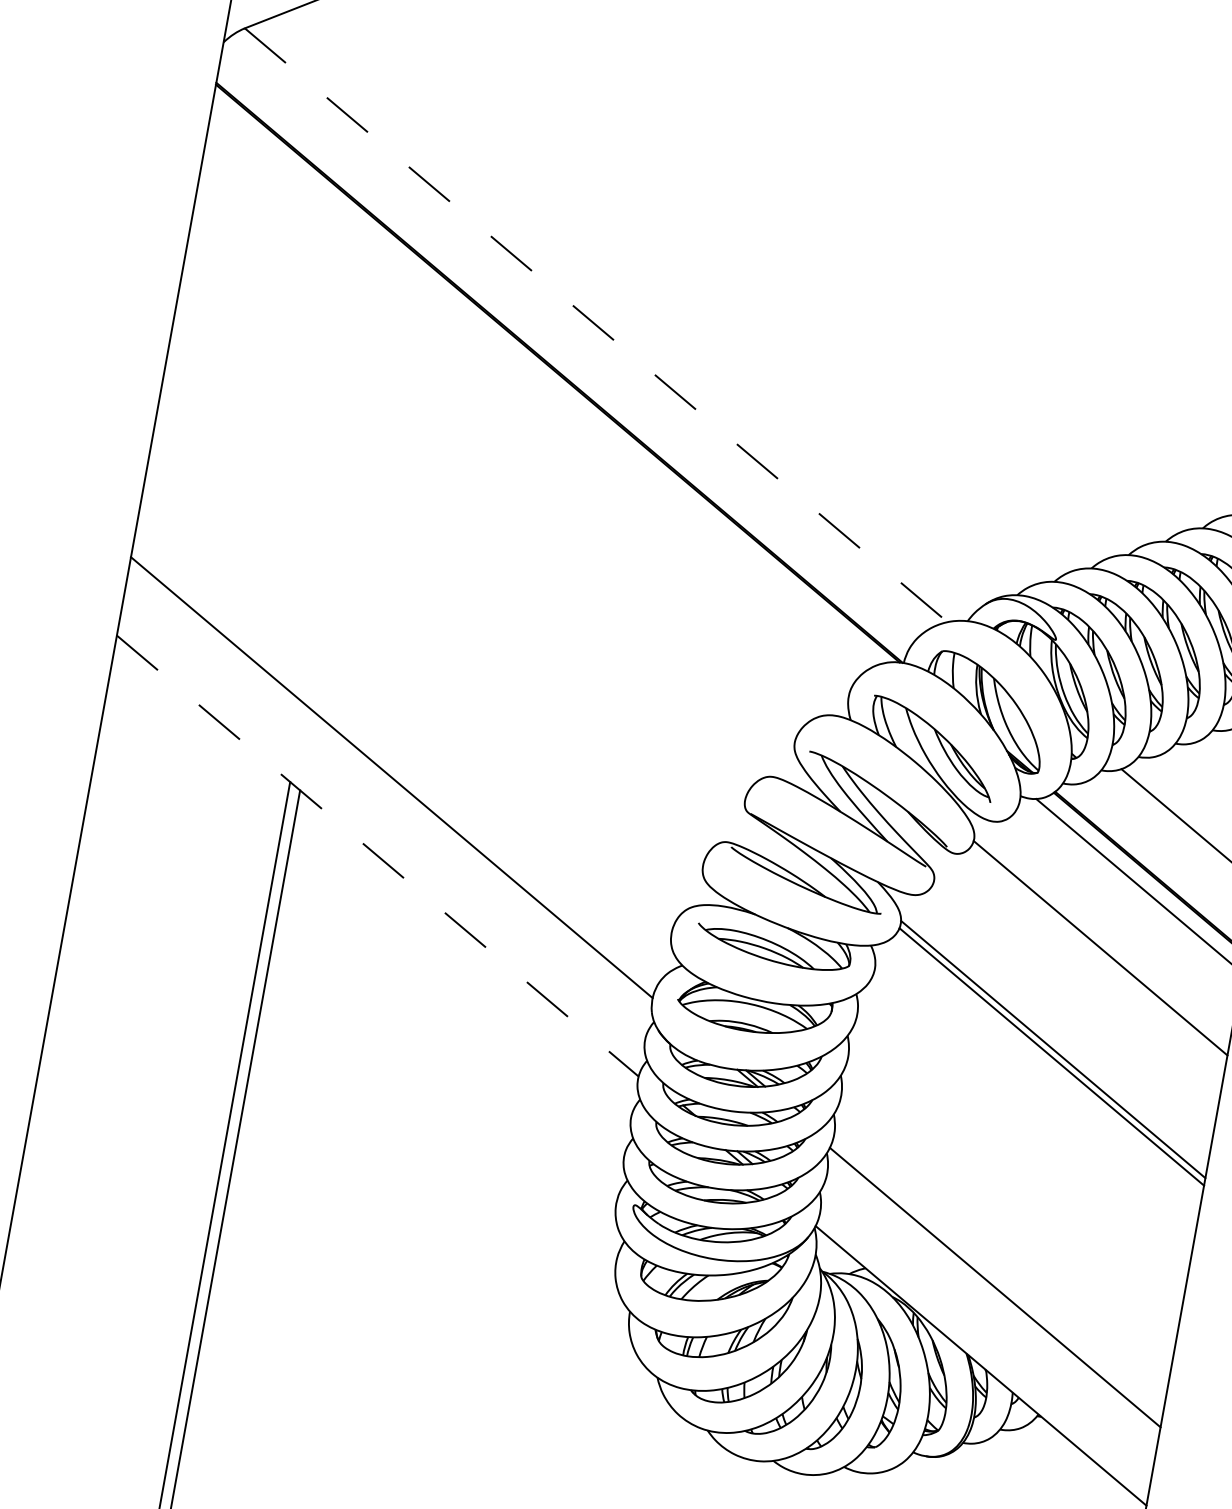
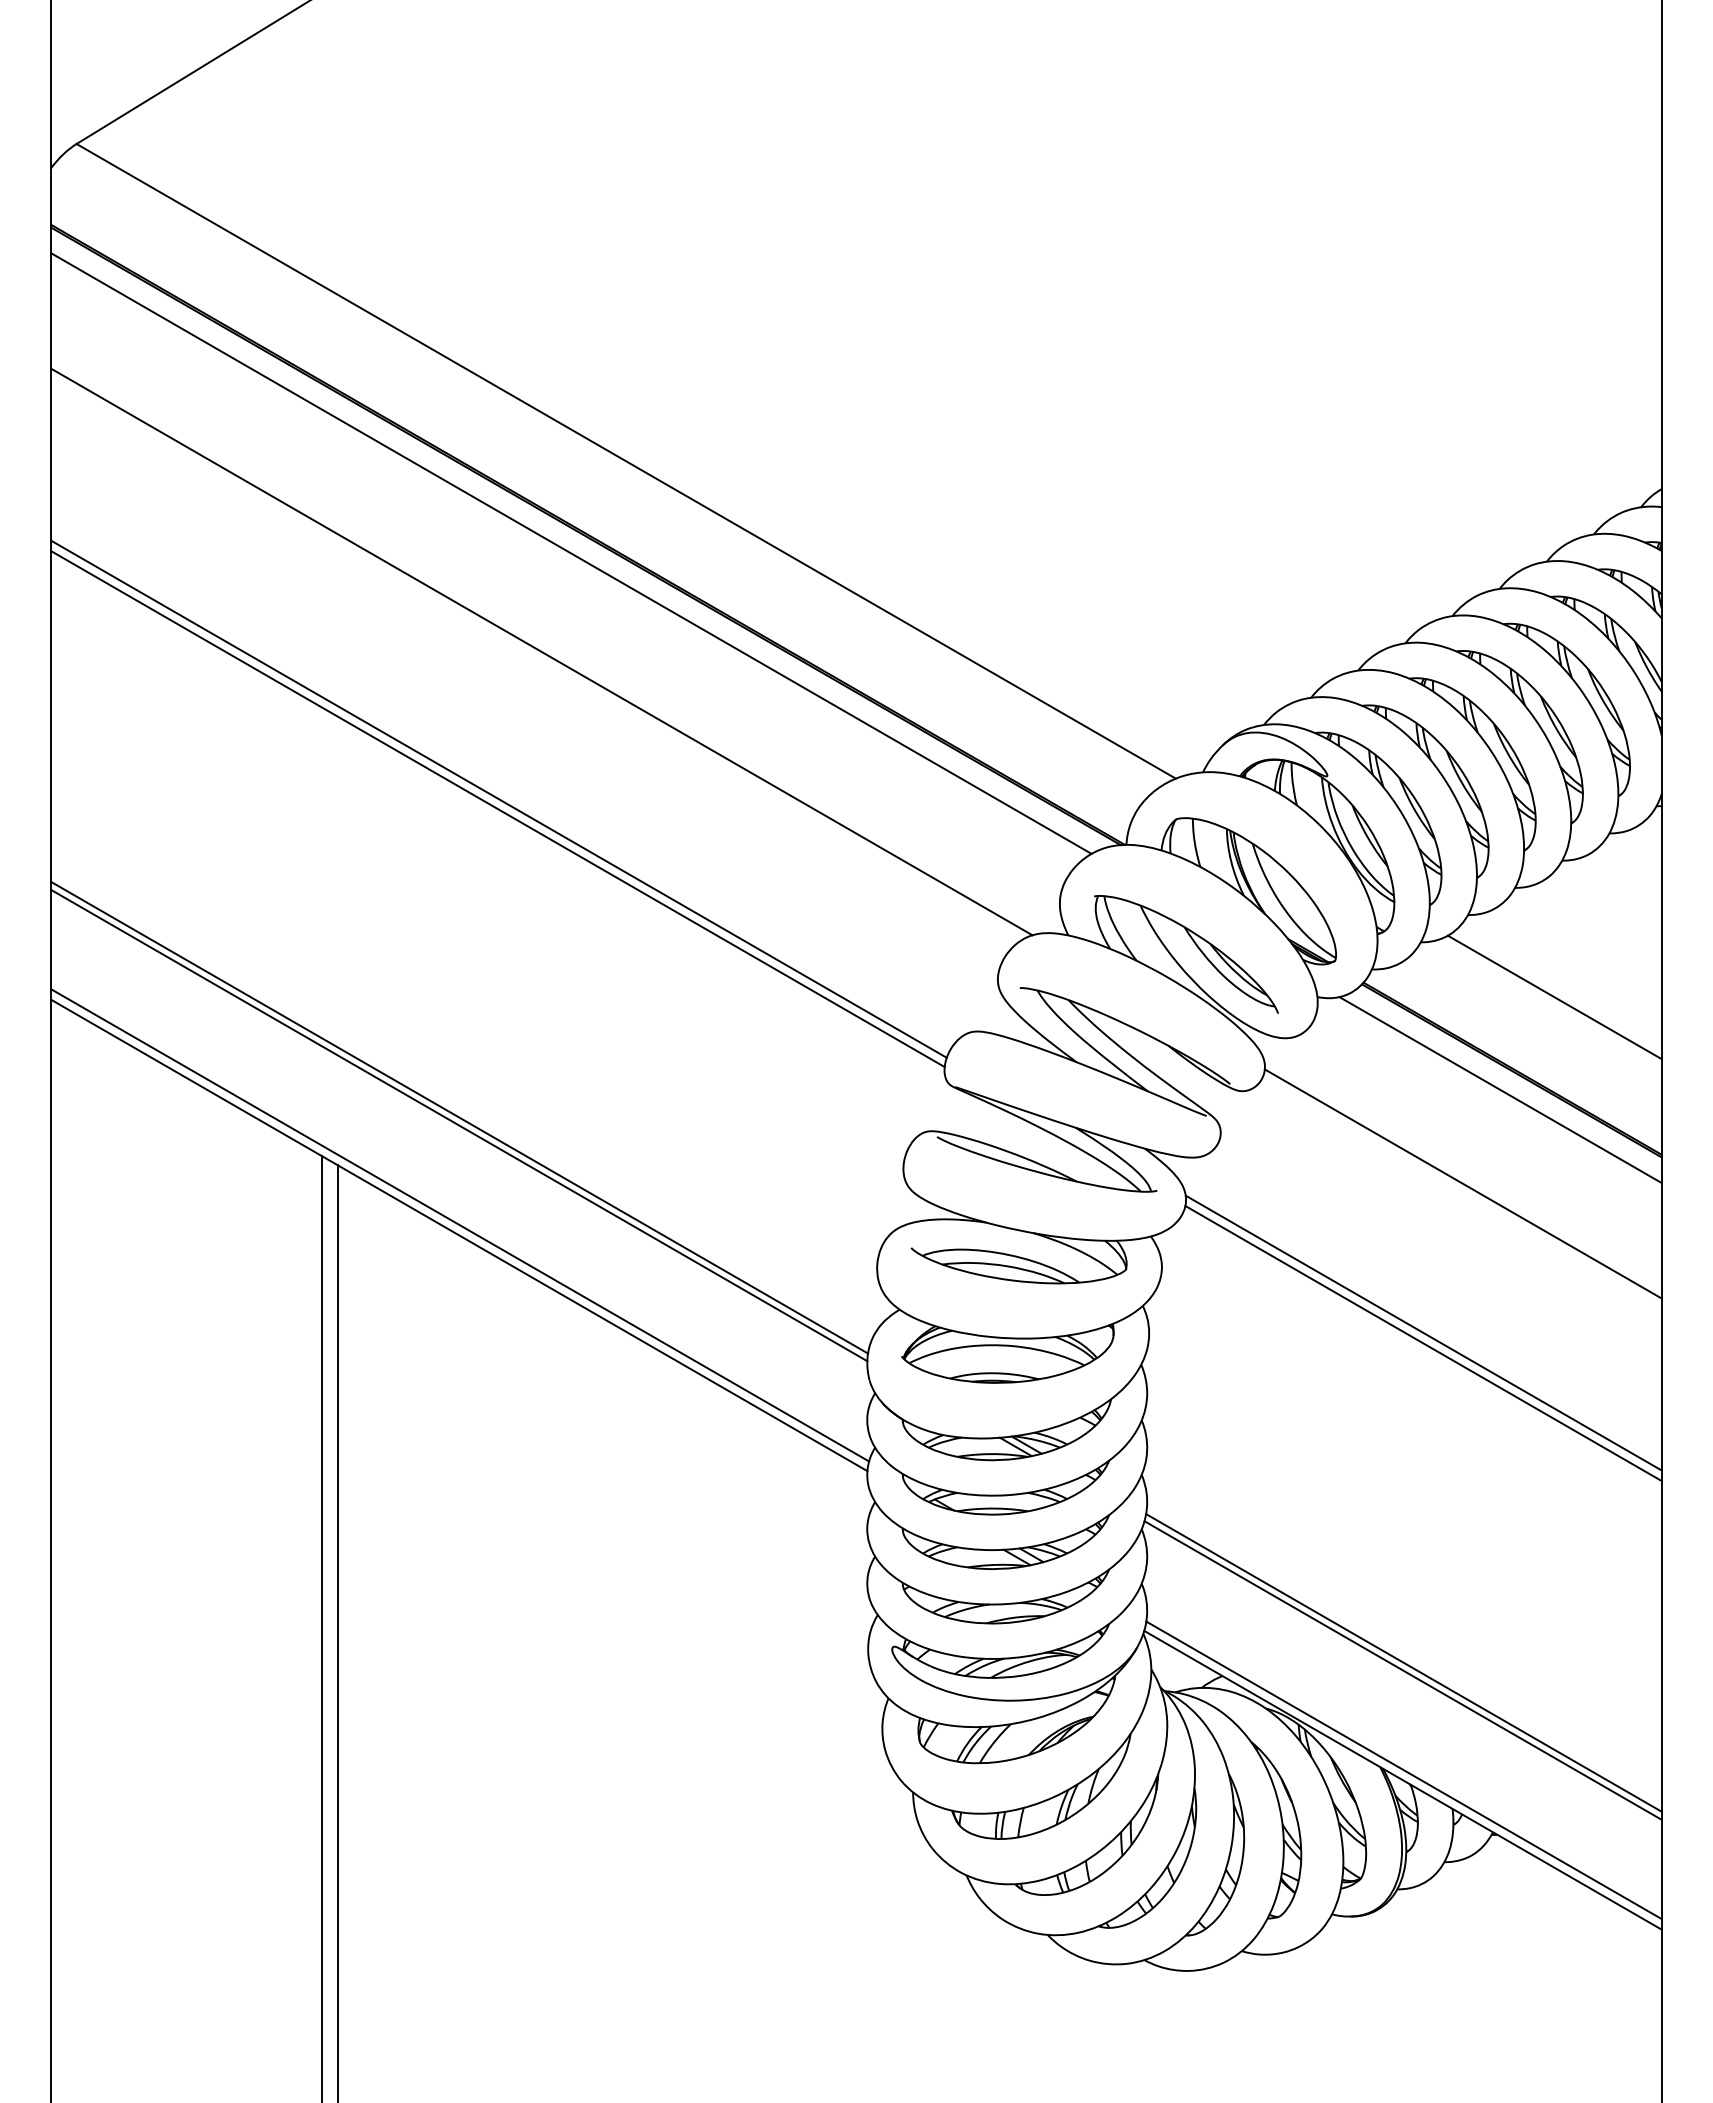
line: (596, 325) -> (626, 461), dashed -> solid
line: (545, 383) -> (571, 553), added
line: (511, 450) -> (541, 651), added
line: (461, 549) -> (498, 798), added
line: (459, 557) -> (497, 809), added
line: (393, 771) -> (459, 1117), added
line: (379, 849) -> (460, 1225), added
line: (377, 856) -> (459, 1235), dashed -> solid
line: (996, 1281) -> (1403, 1662), added
line: (982, 1358) -> (1403, 1770), added

